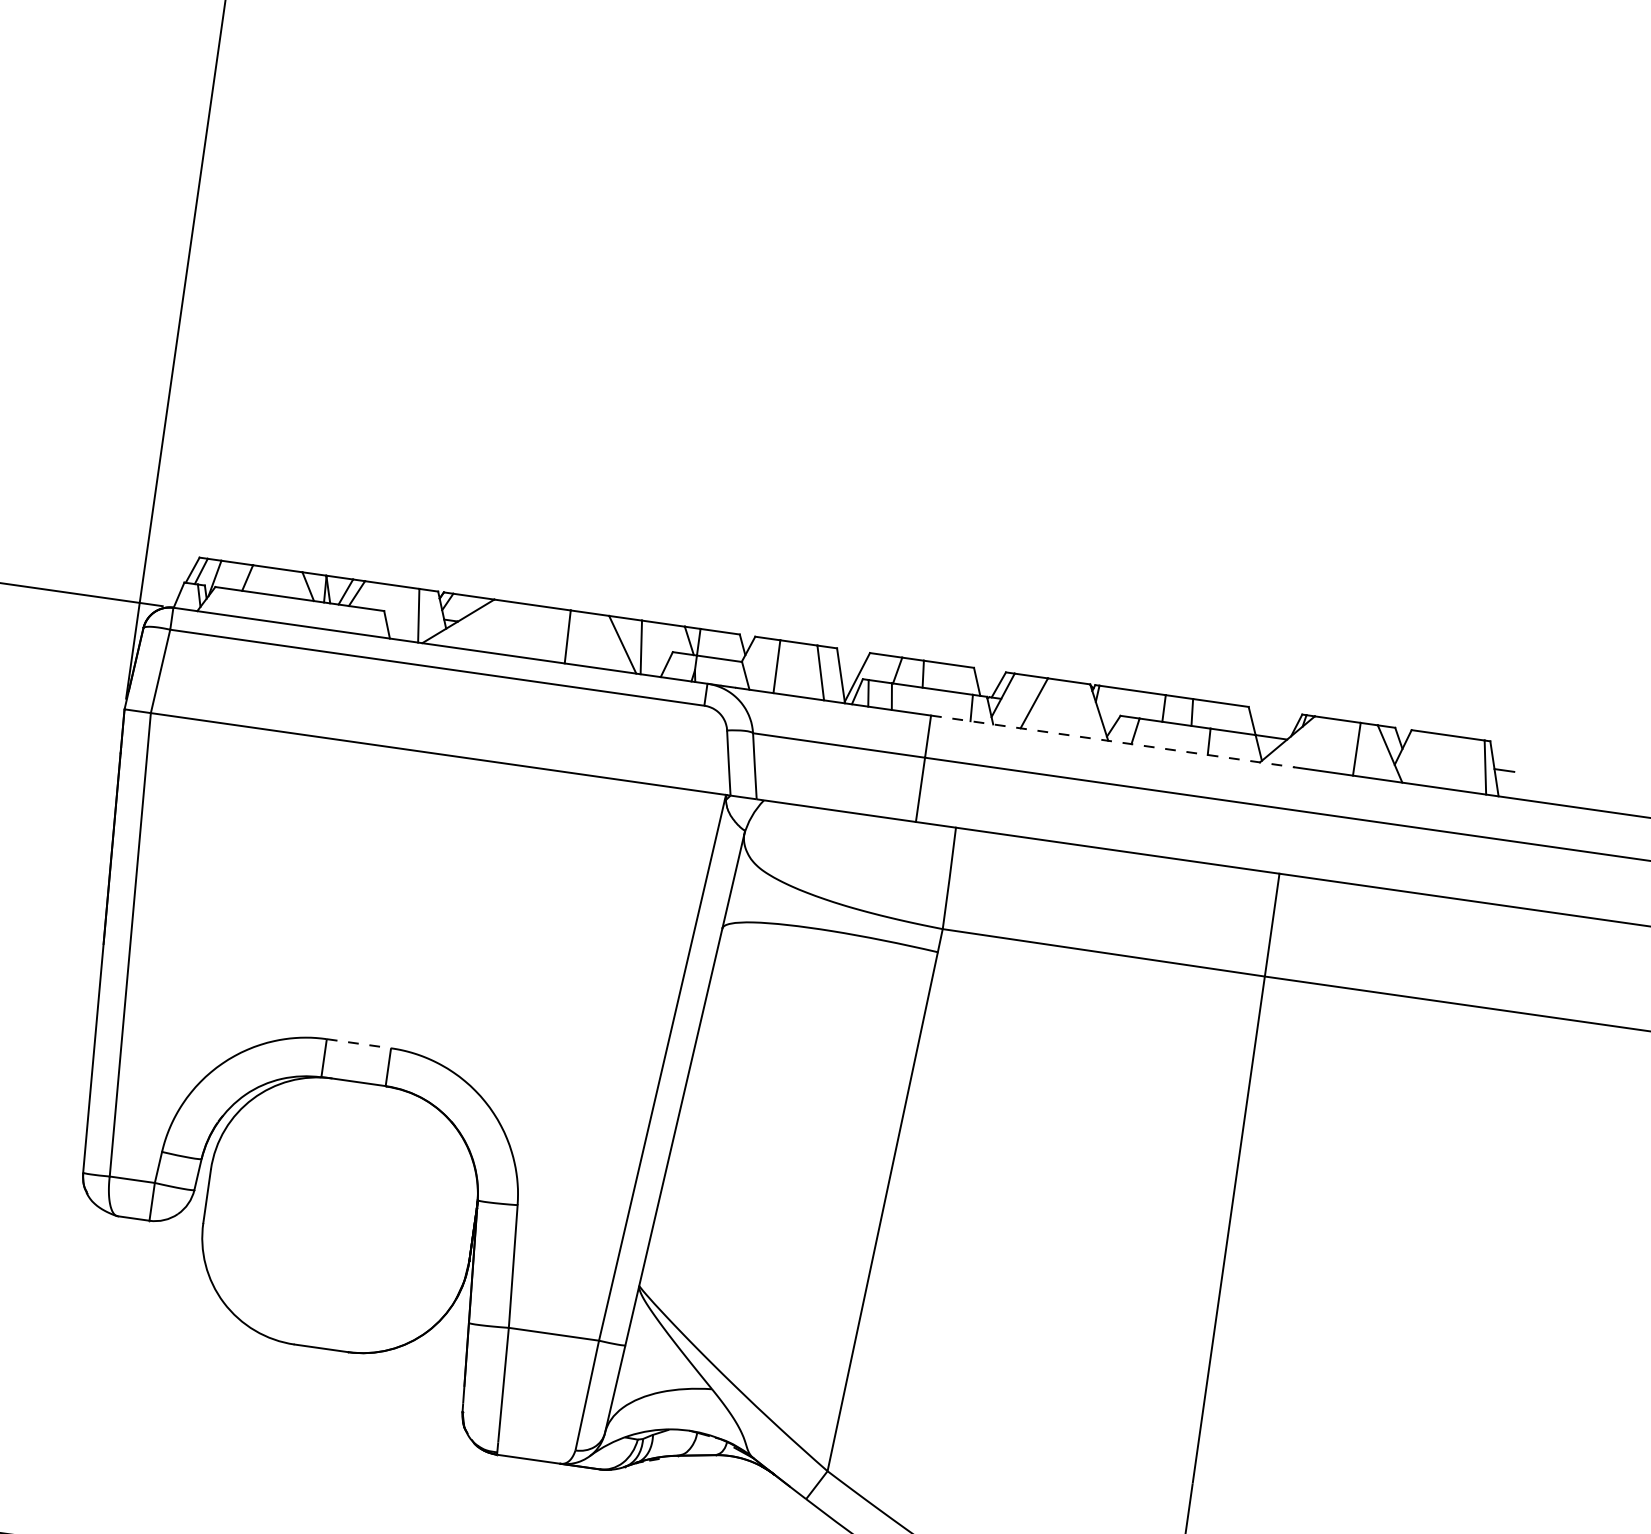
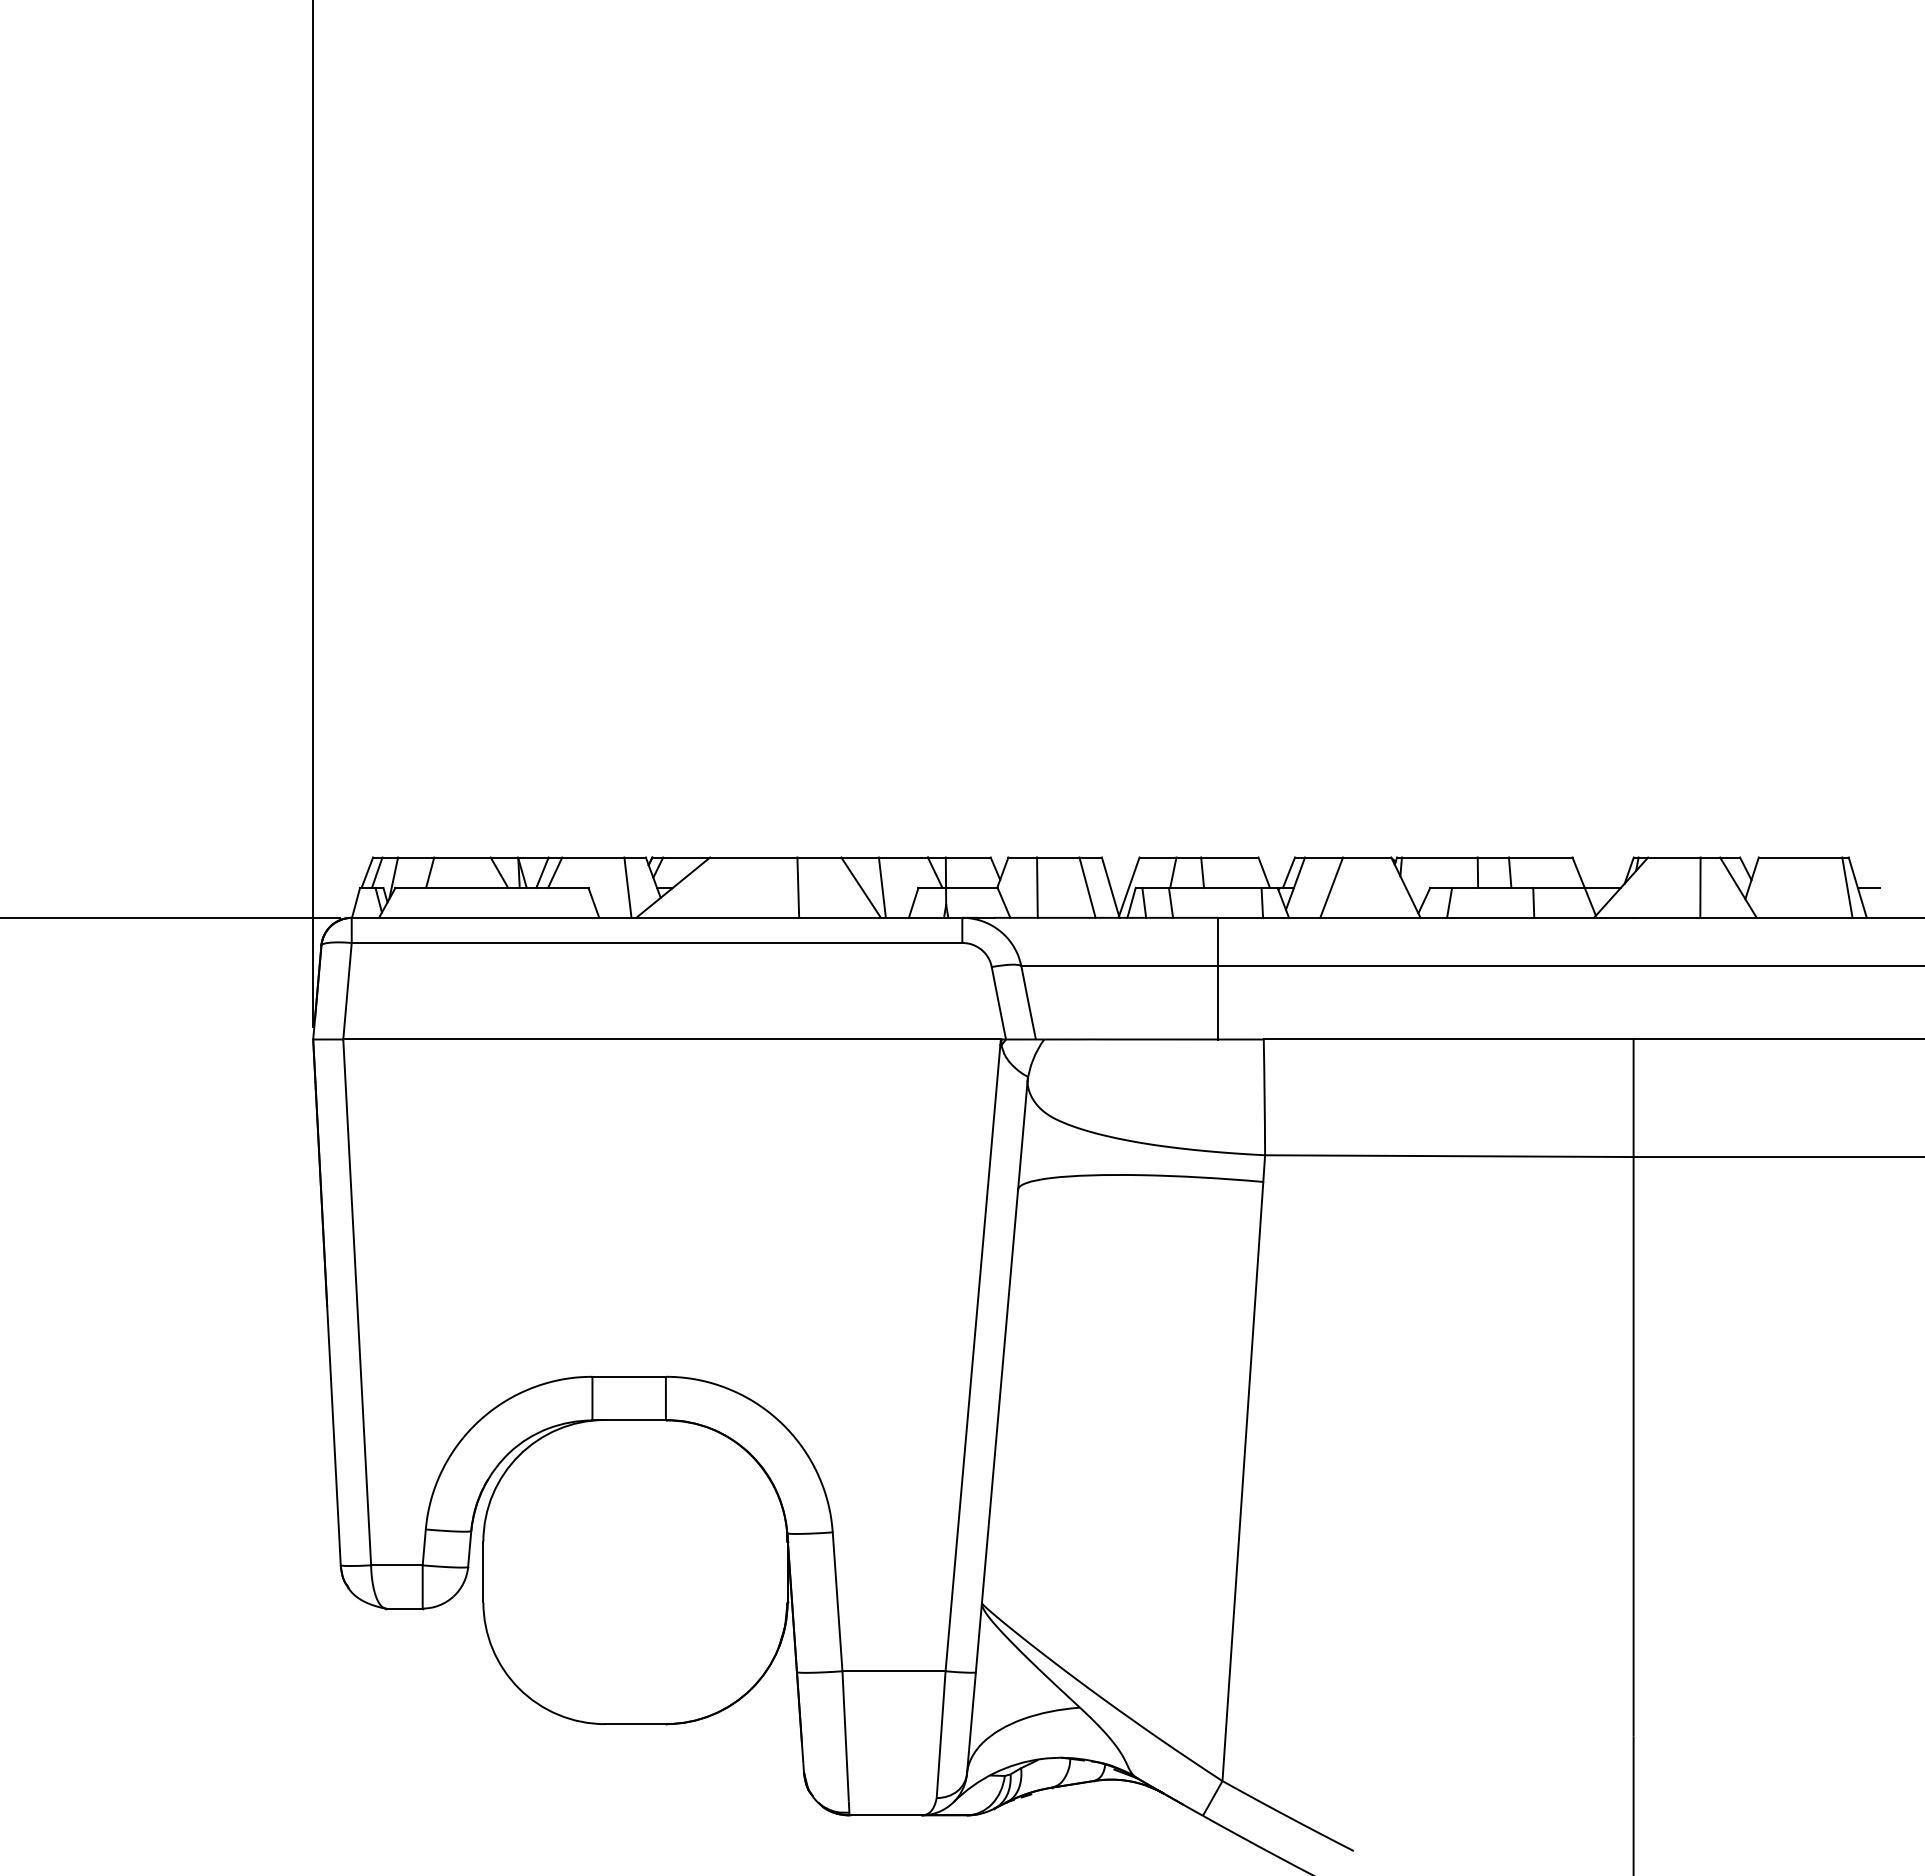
line: (1112, 741) -> (1425, 917), dashed -> solid
line: (359, 1043) -> (629, 1376), dashed -> solid

